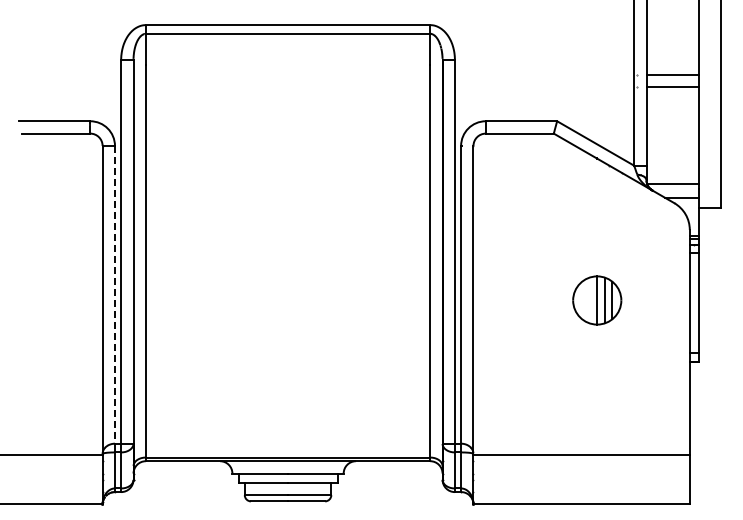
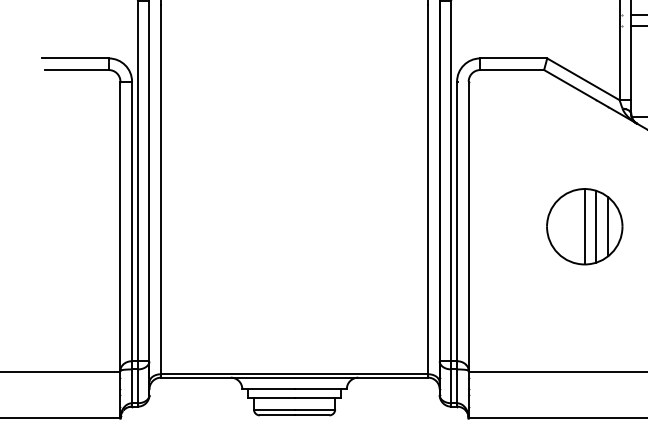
line: (115, 294) -> (132, 221), dashed -> solid
part: (597, 300) -> (585, 226), size x1.67

